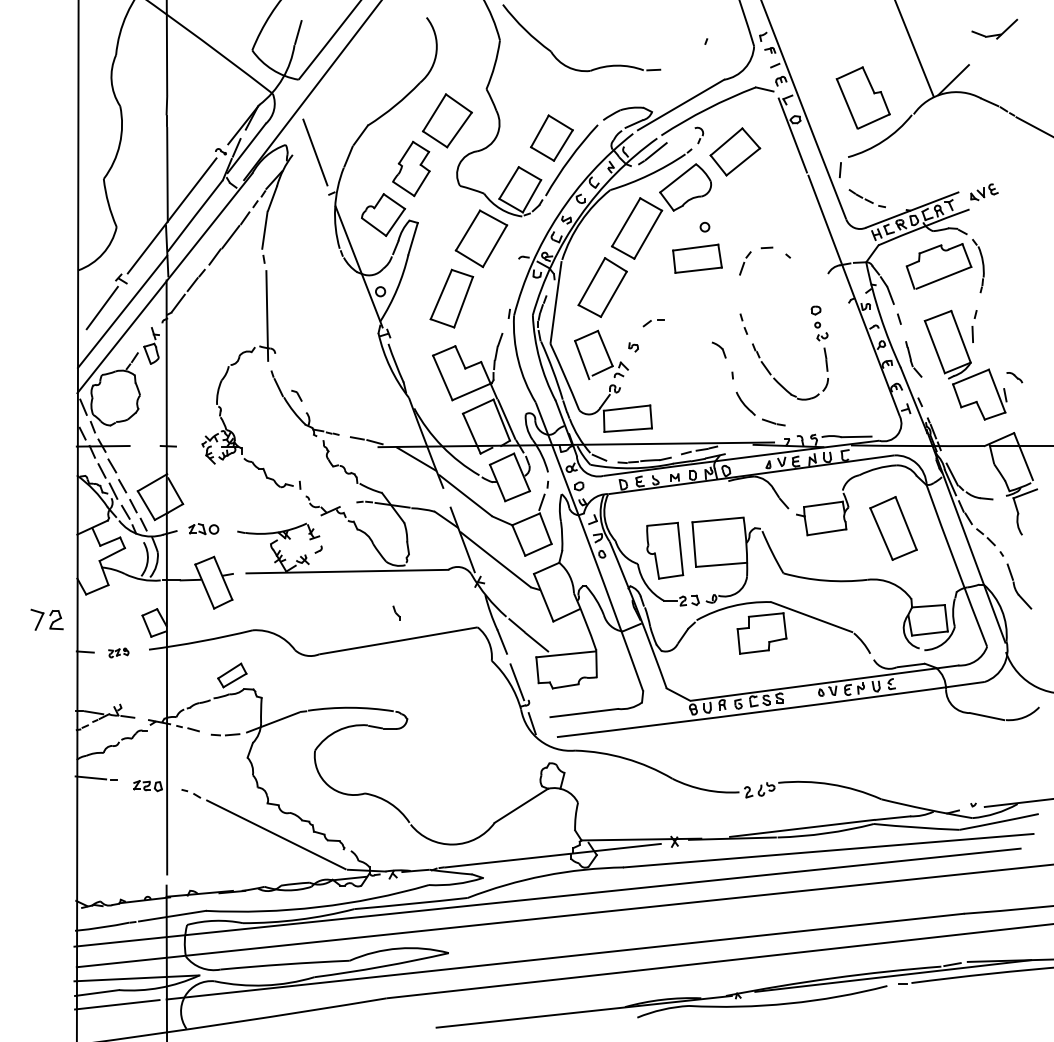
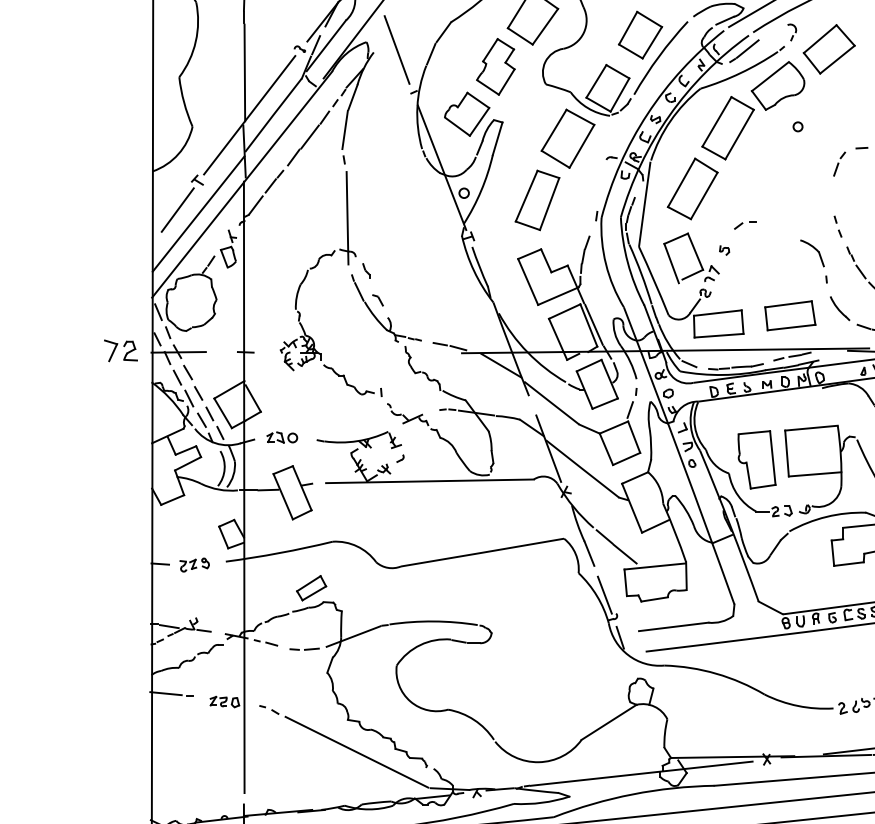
part: (697, 258) -> (790, 315), moved
part: (718, 349) -> (811, 252), size x1.67
part: (396, 612) -> (366, 270), moved
part: (46, 619) -> (120, 350), moved
part: (118, 652) -> (194, 564), size x1.43

